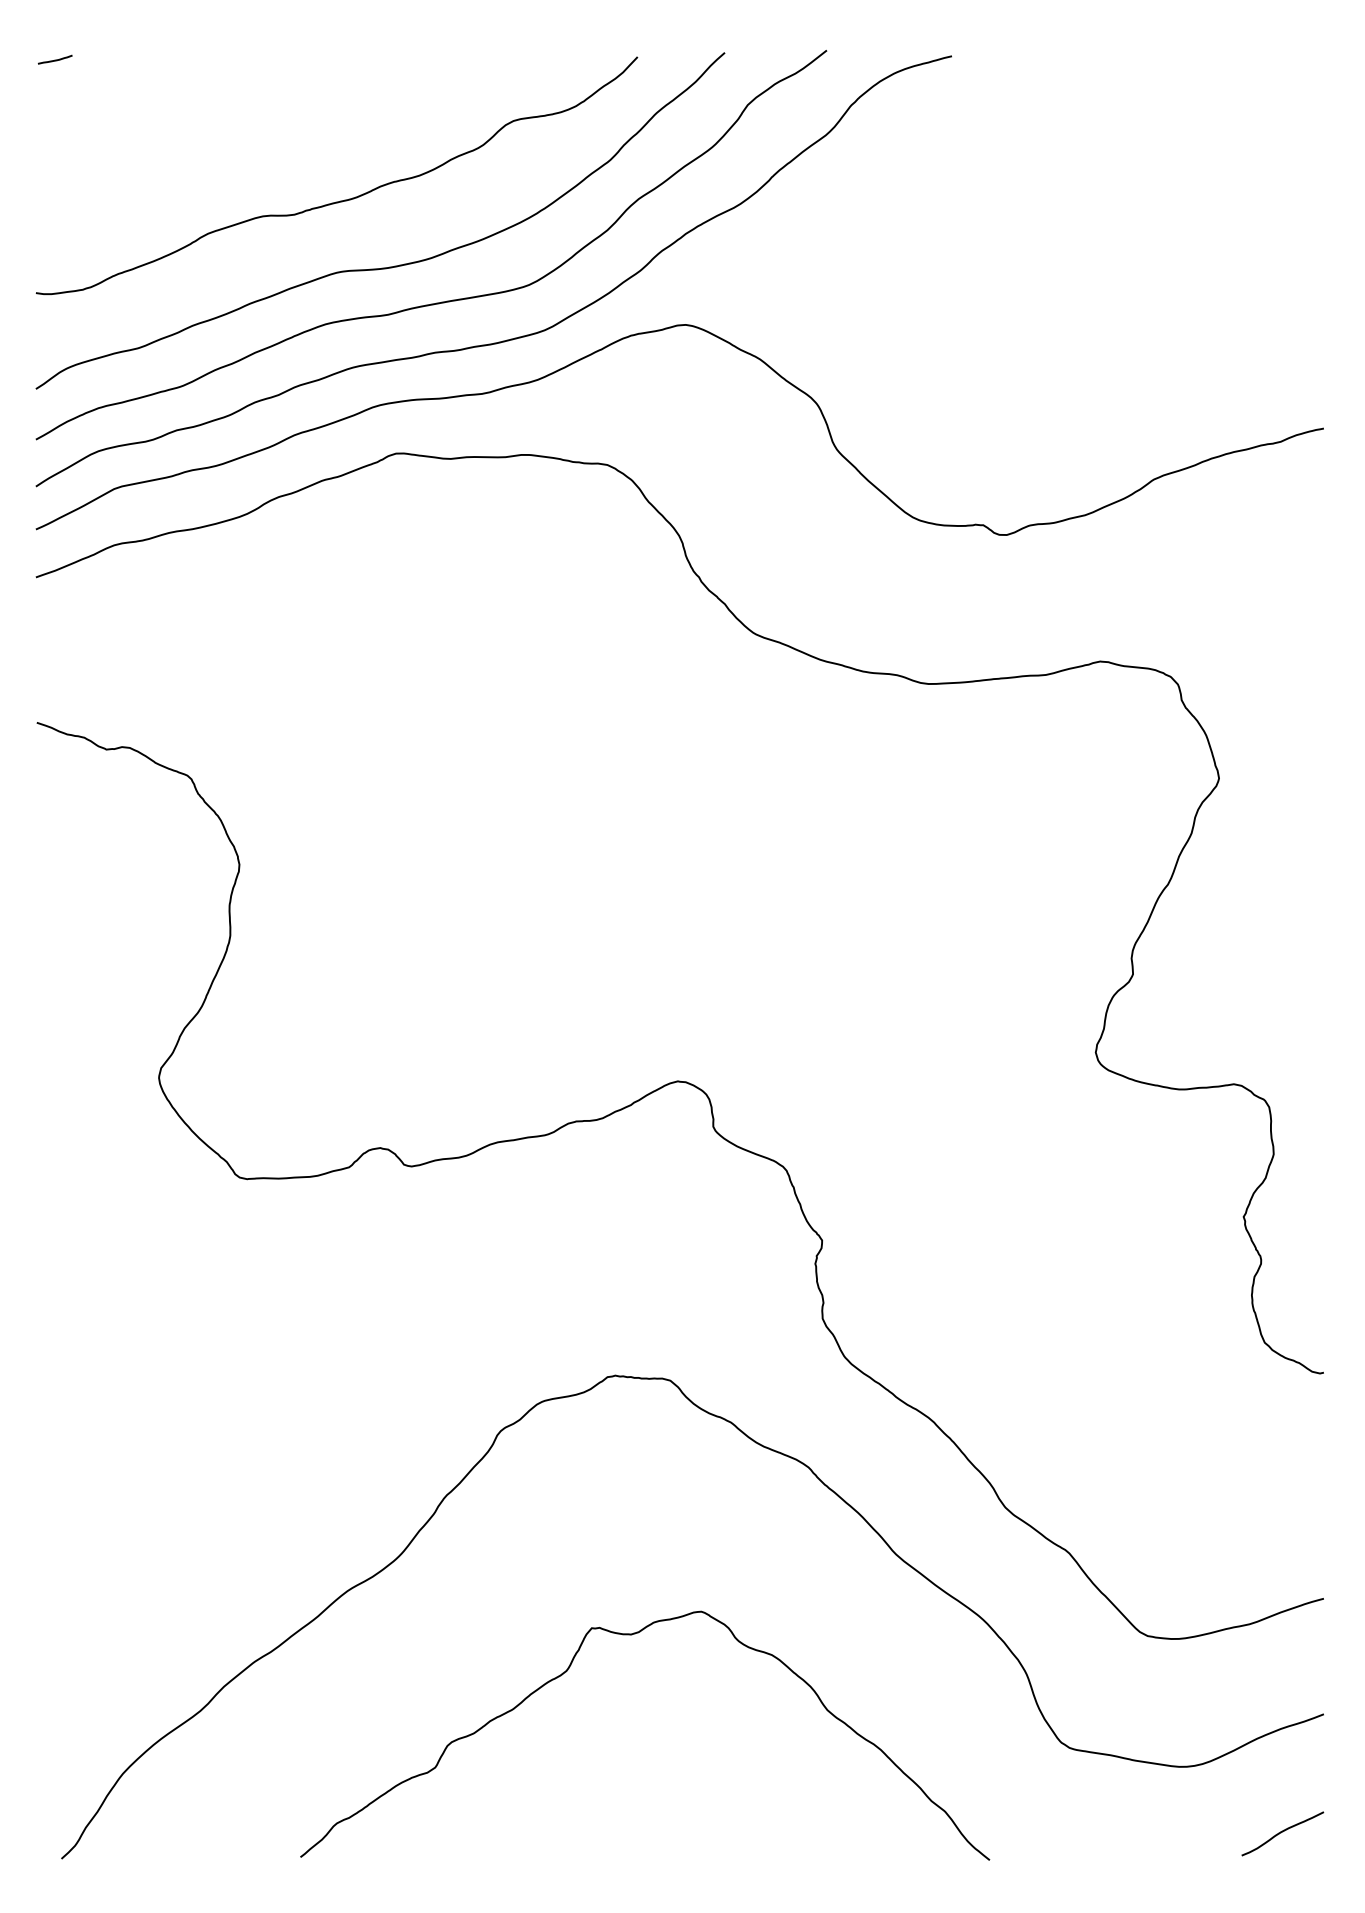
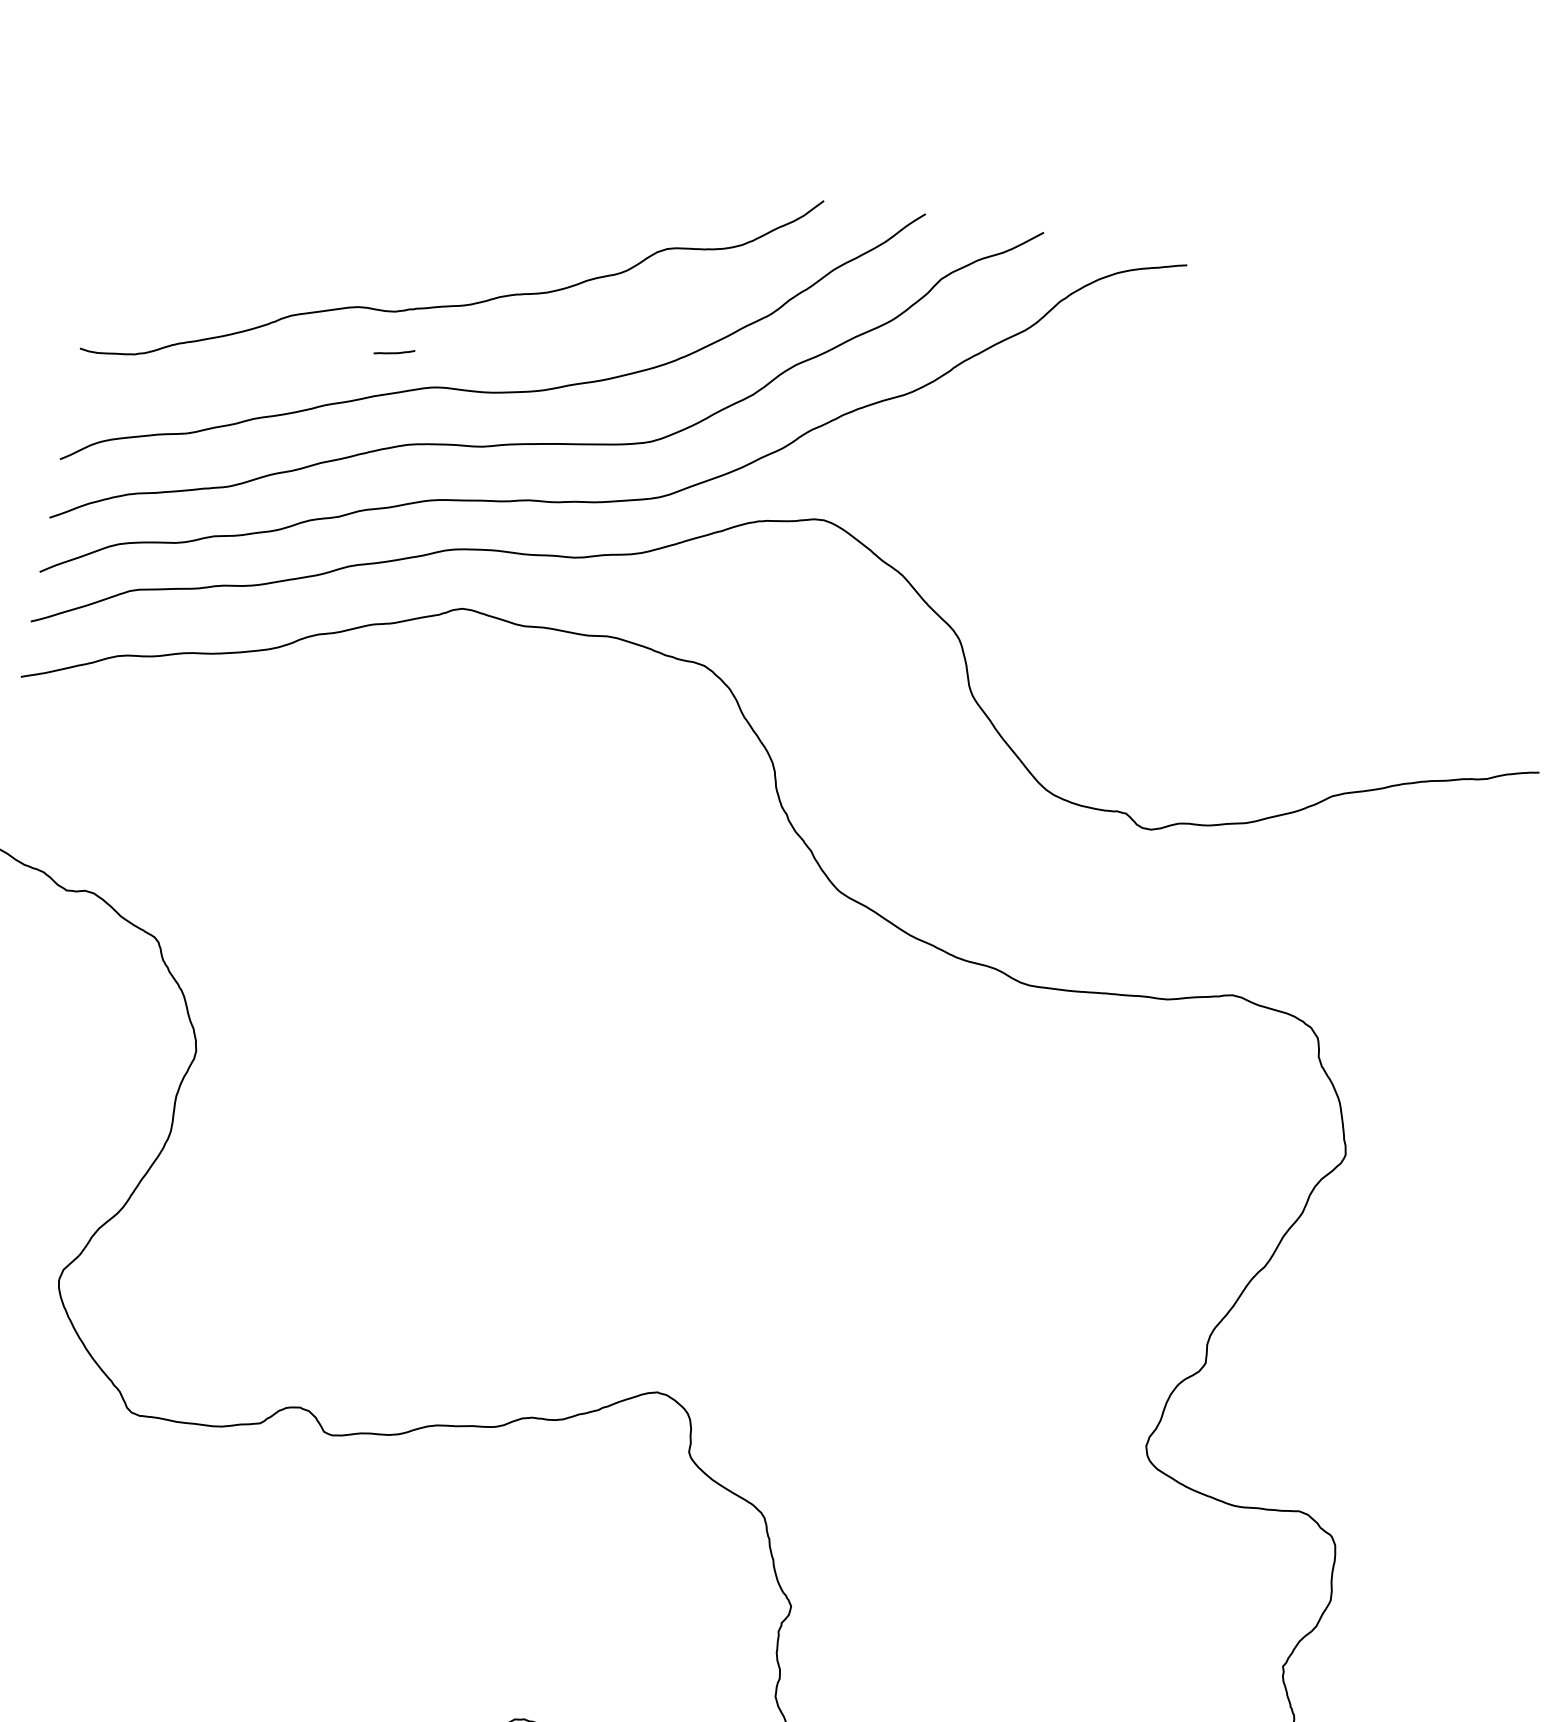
curve: (55, 59) -> (394, 351), moved

